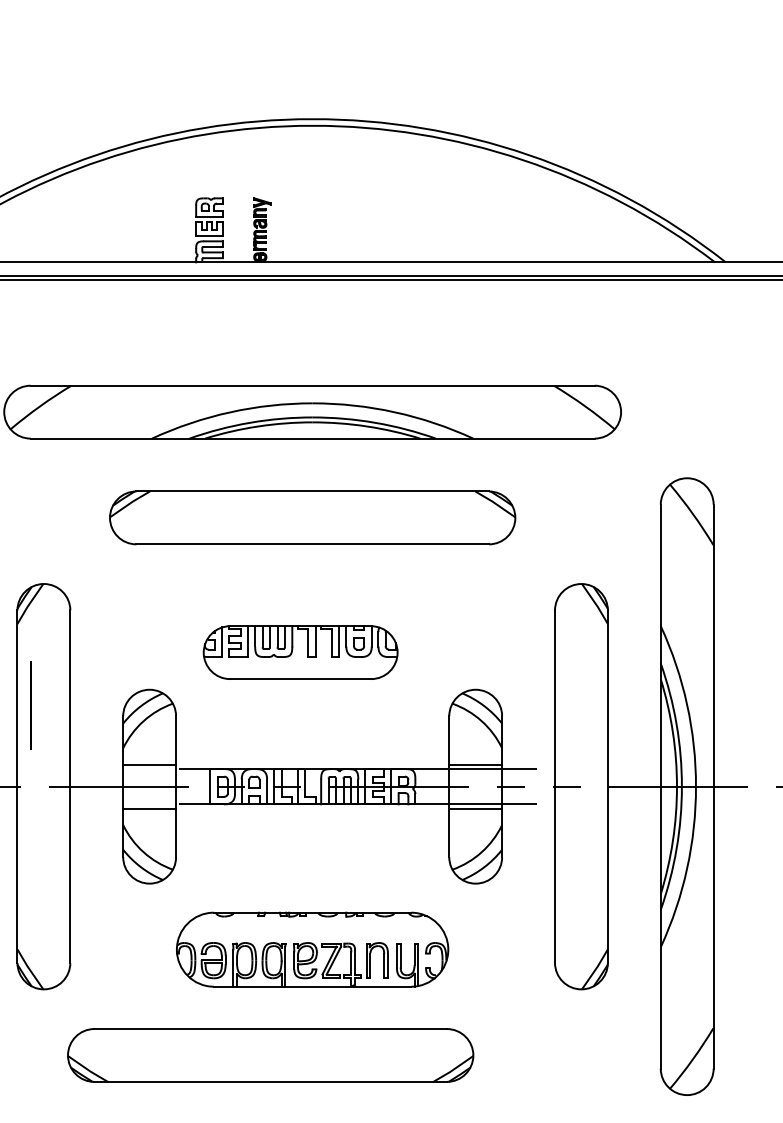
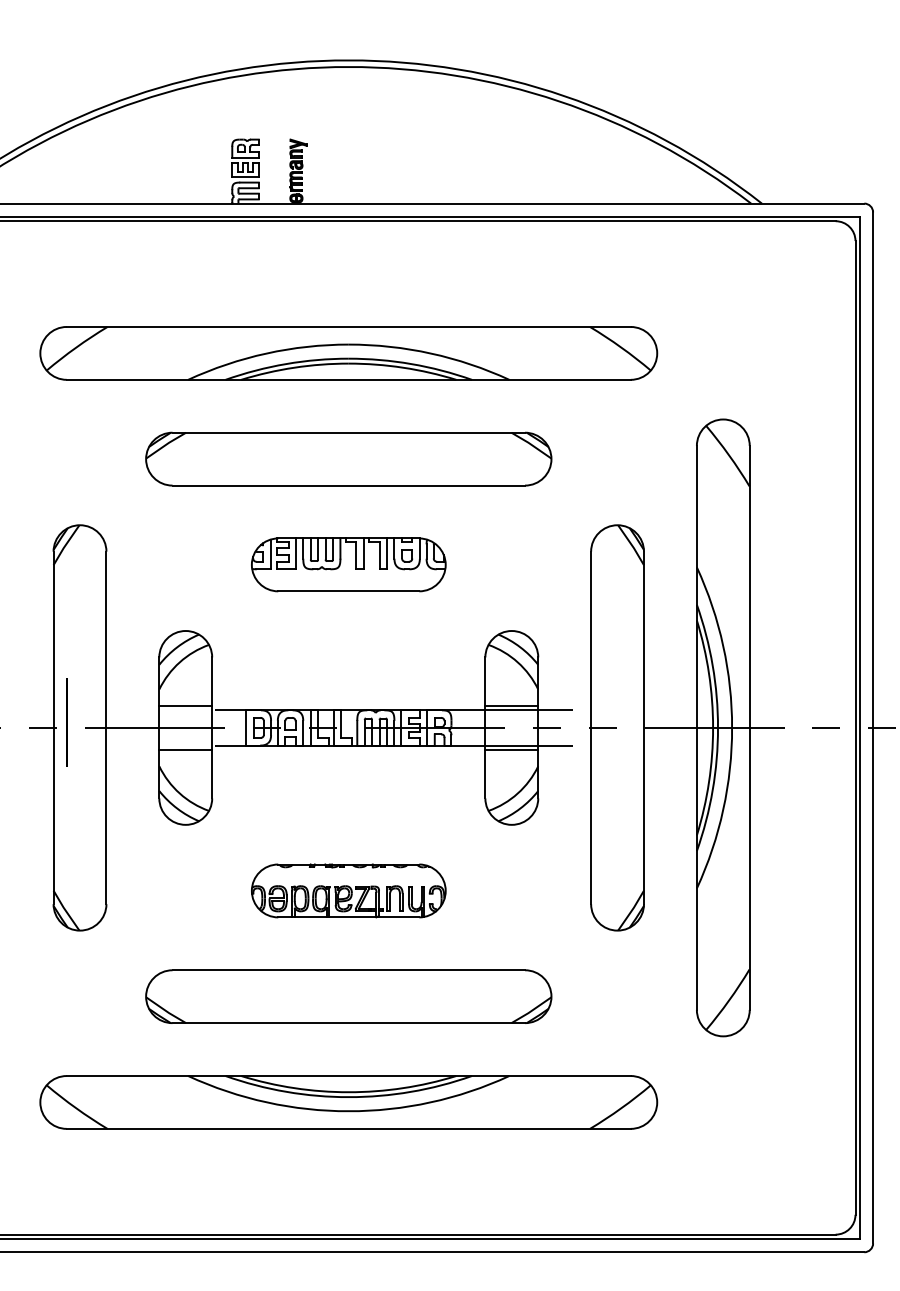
part: (300, 652) -> (348, 564), moved
line: (30, 706) -> (66, 722), moved
part: (312, 949) -> (348, 890), size x0.71
part: (270, 1055) -> (348, 996), moved

